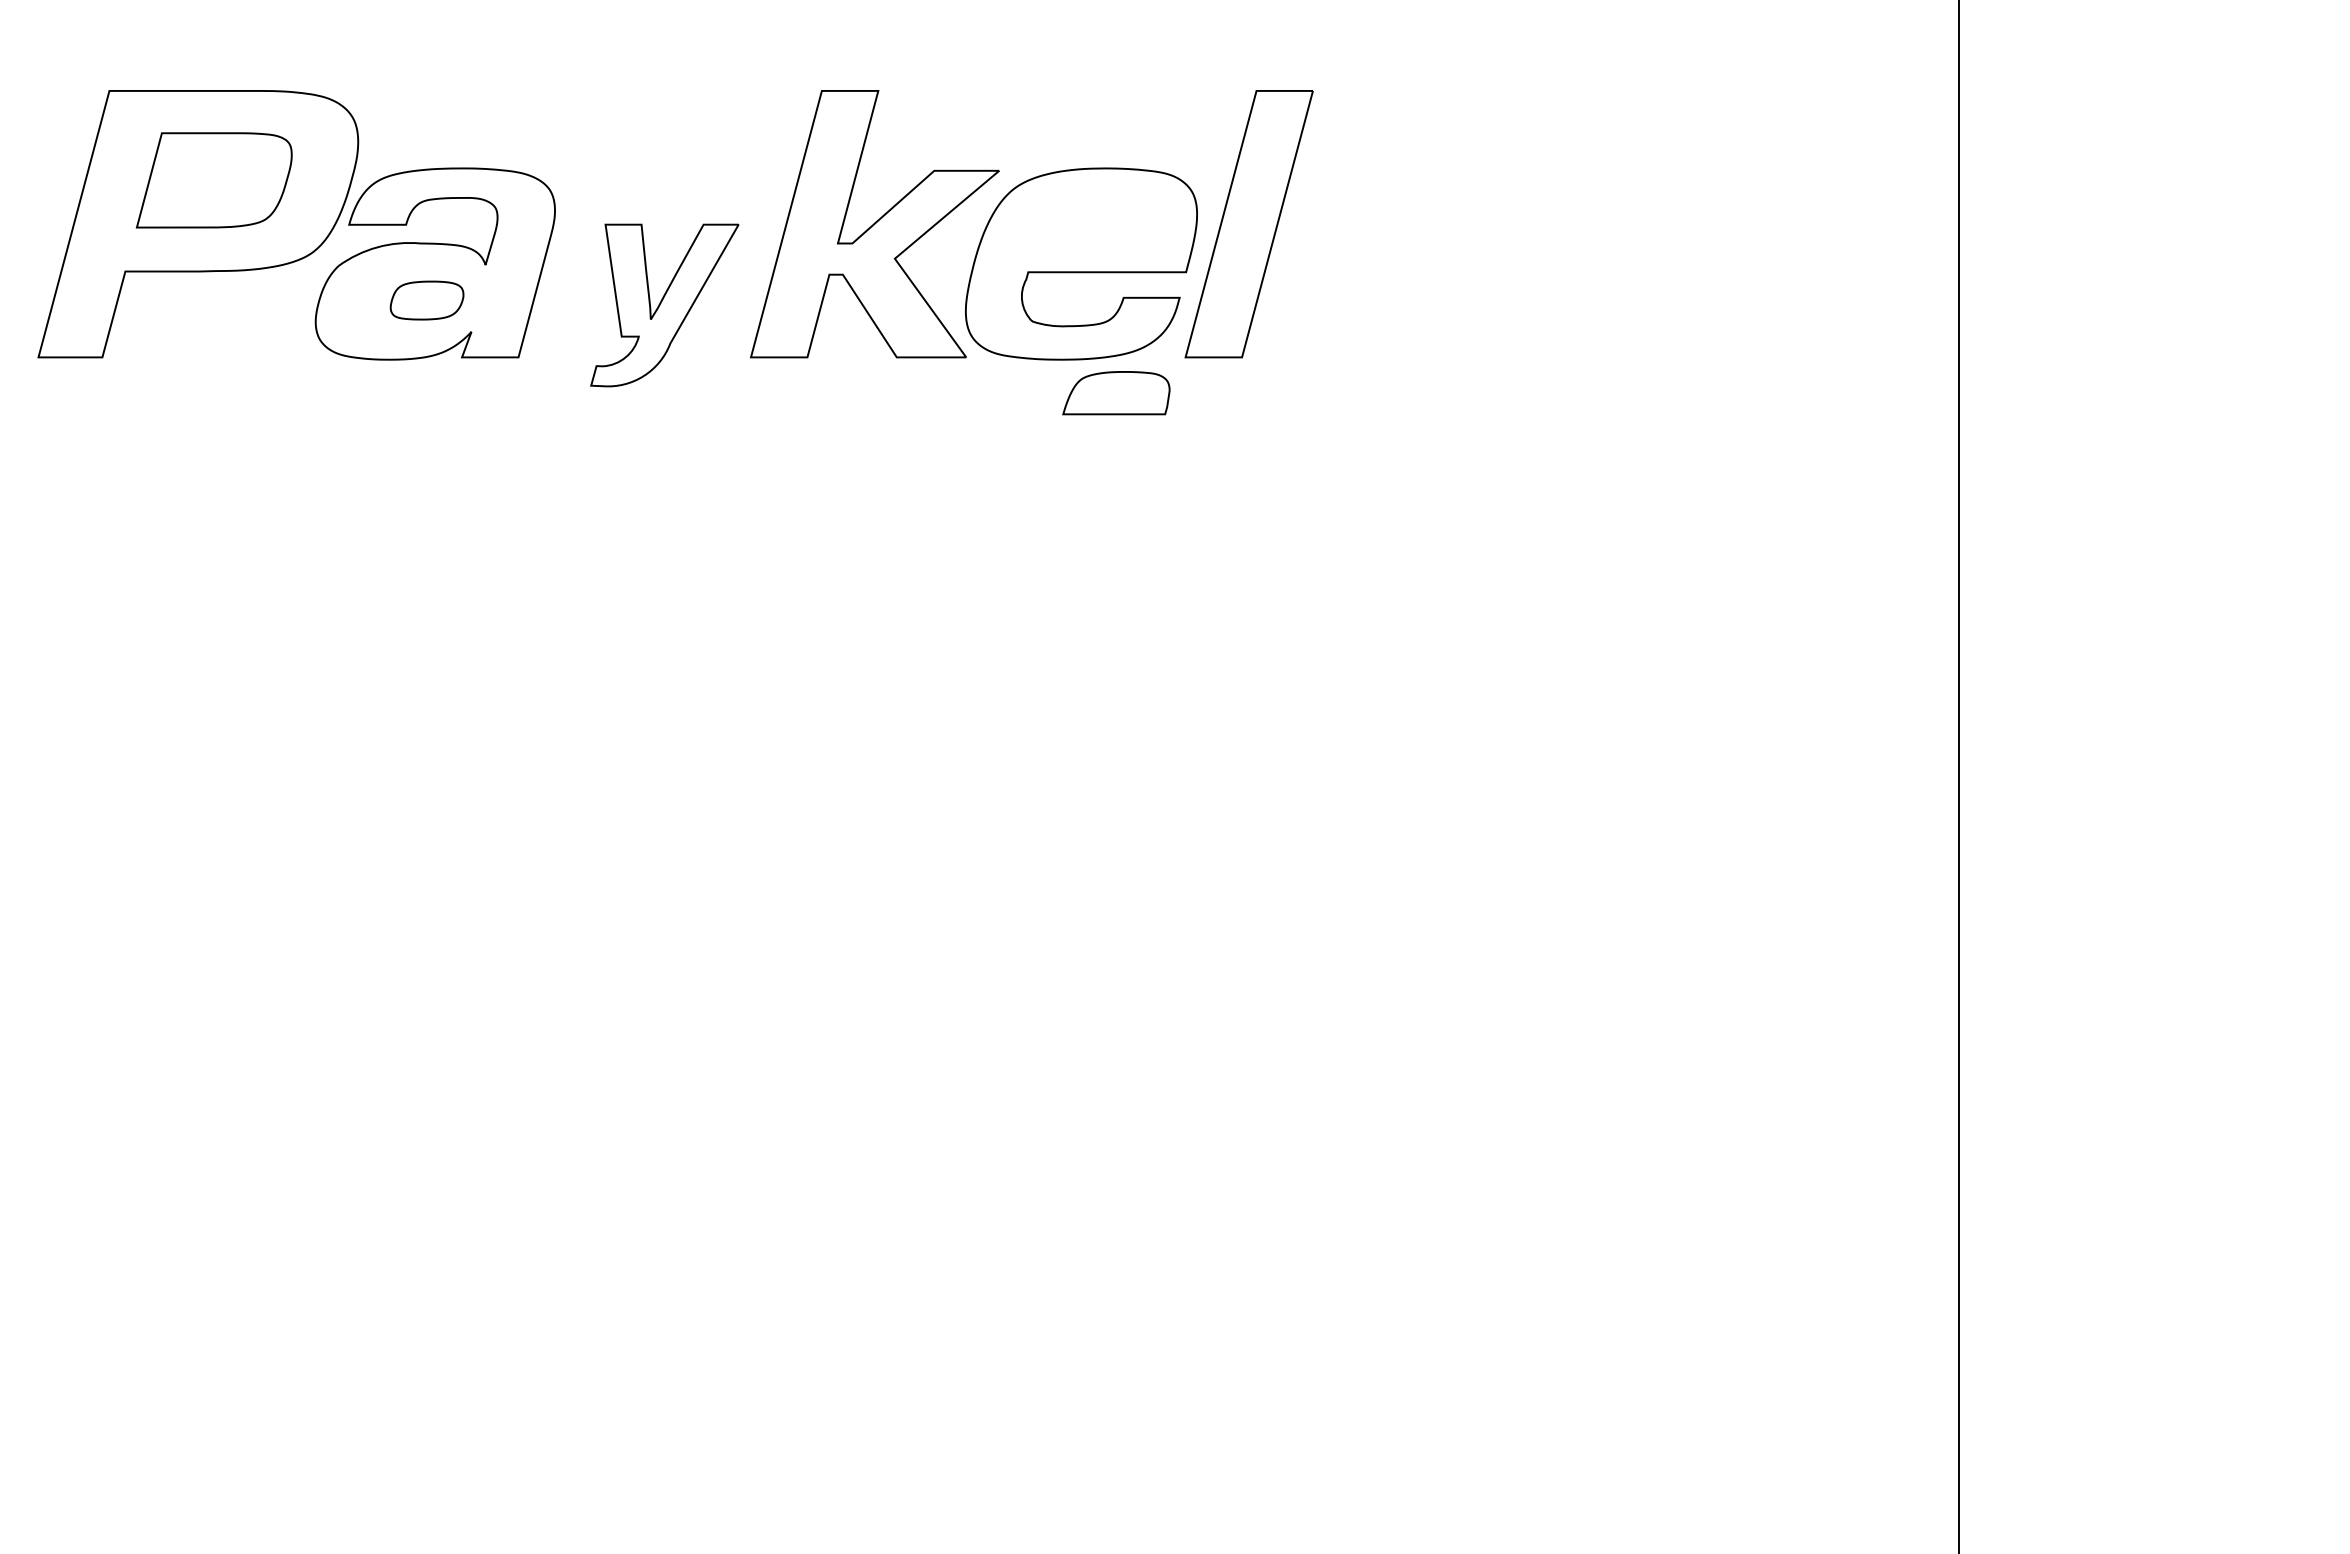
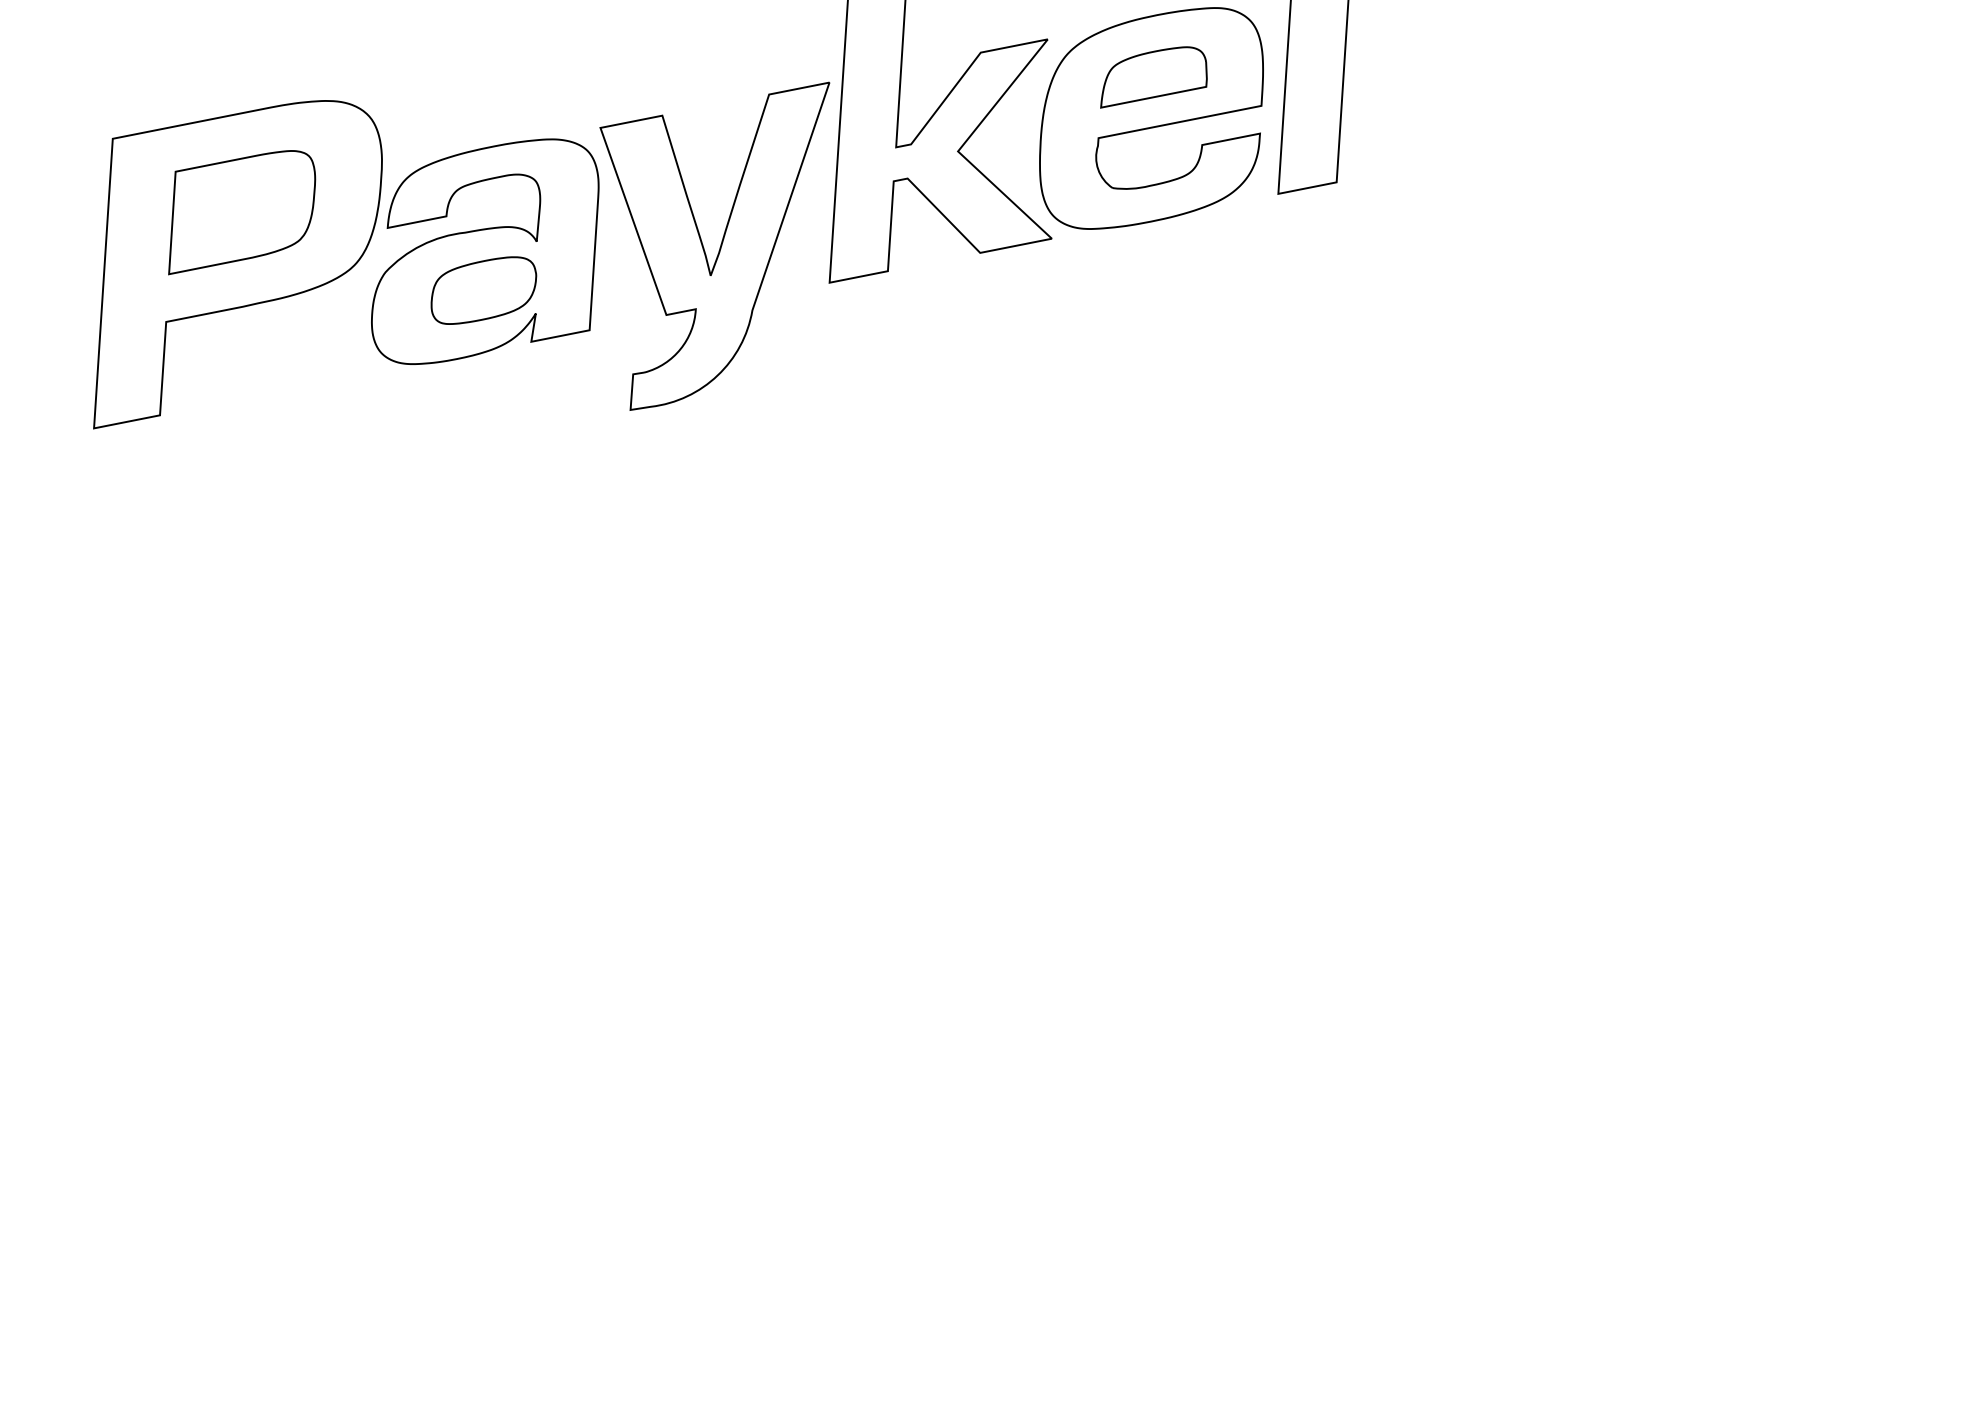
part: (426, 300) -> (482, 290), size x1.43
part: (664, 305) -> (729, 246), size x1.67
part: (1116, 393) -> (1151, 75), moved

